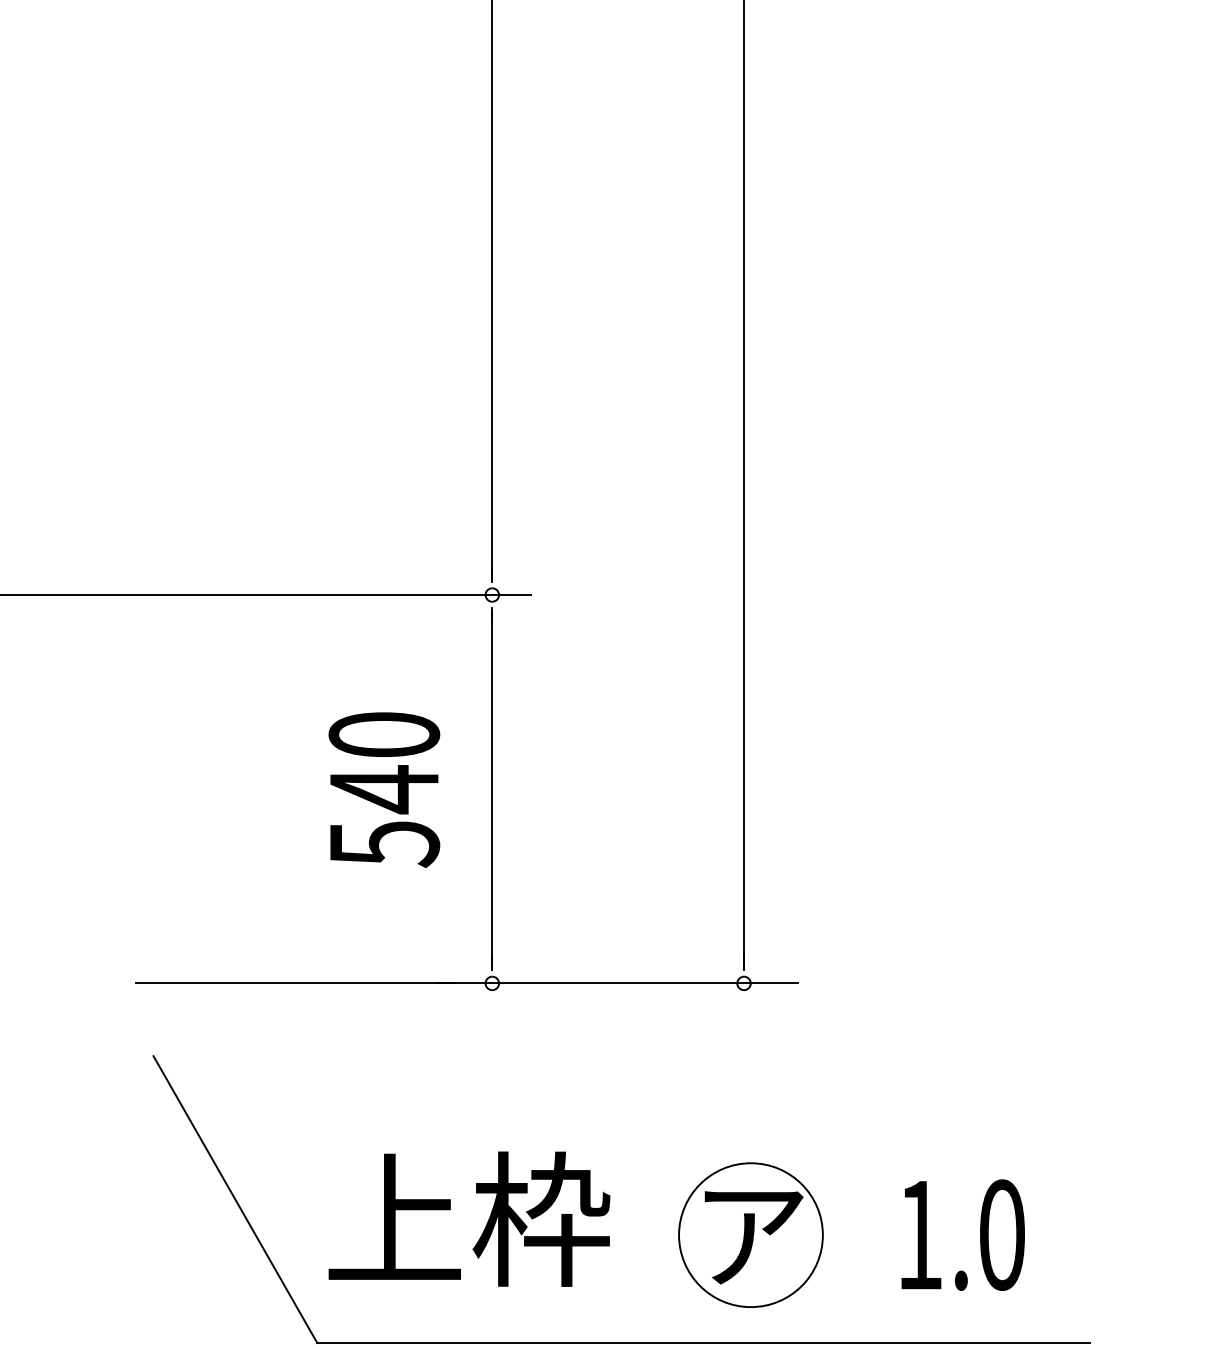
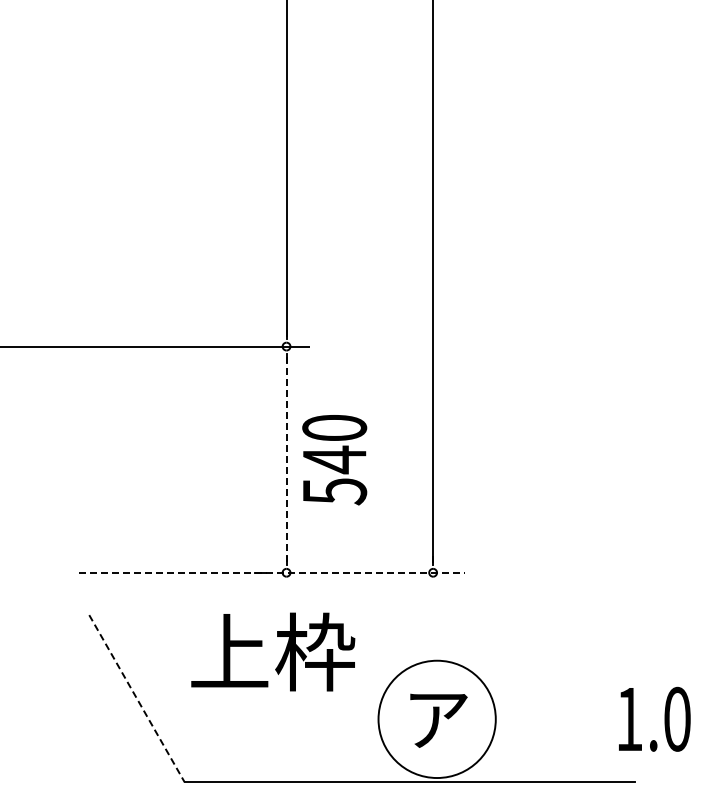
line: (492, 788) -> (286, 459), solid -> dashed
text: (384, 790) -> (334, 460), moved
line: (466, 982) -> (271, 572), solid -> dashed
line: (236, 1201) -> (137, 699), solid -> dashed
text: (469, 1218) -> (273, 651), moved
text: (962, 1233) -> (654, 718), moved
circle: (751, 1235) -> (437, 719), size x1.4

